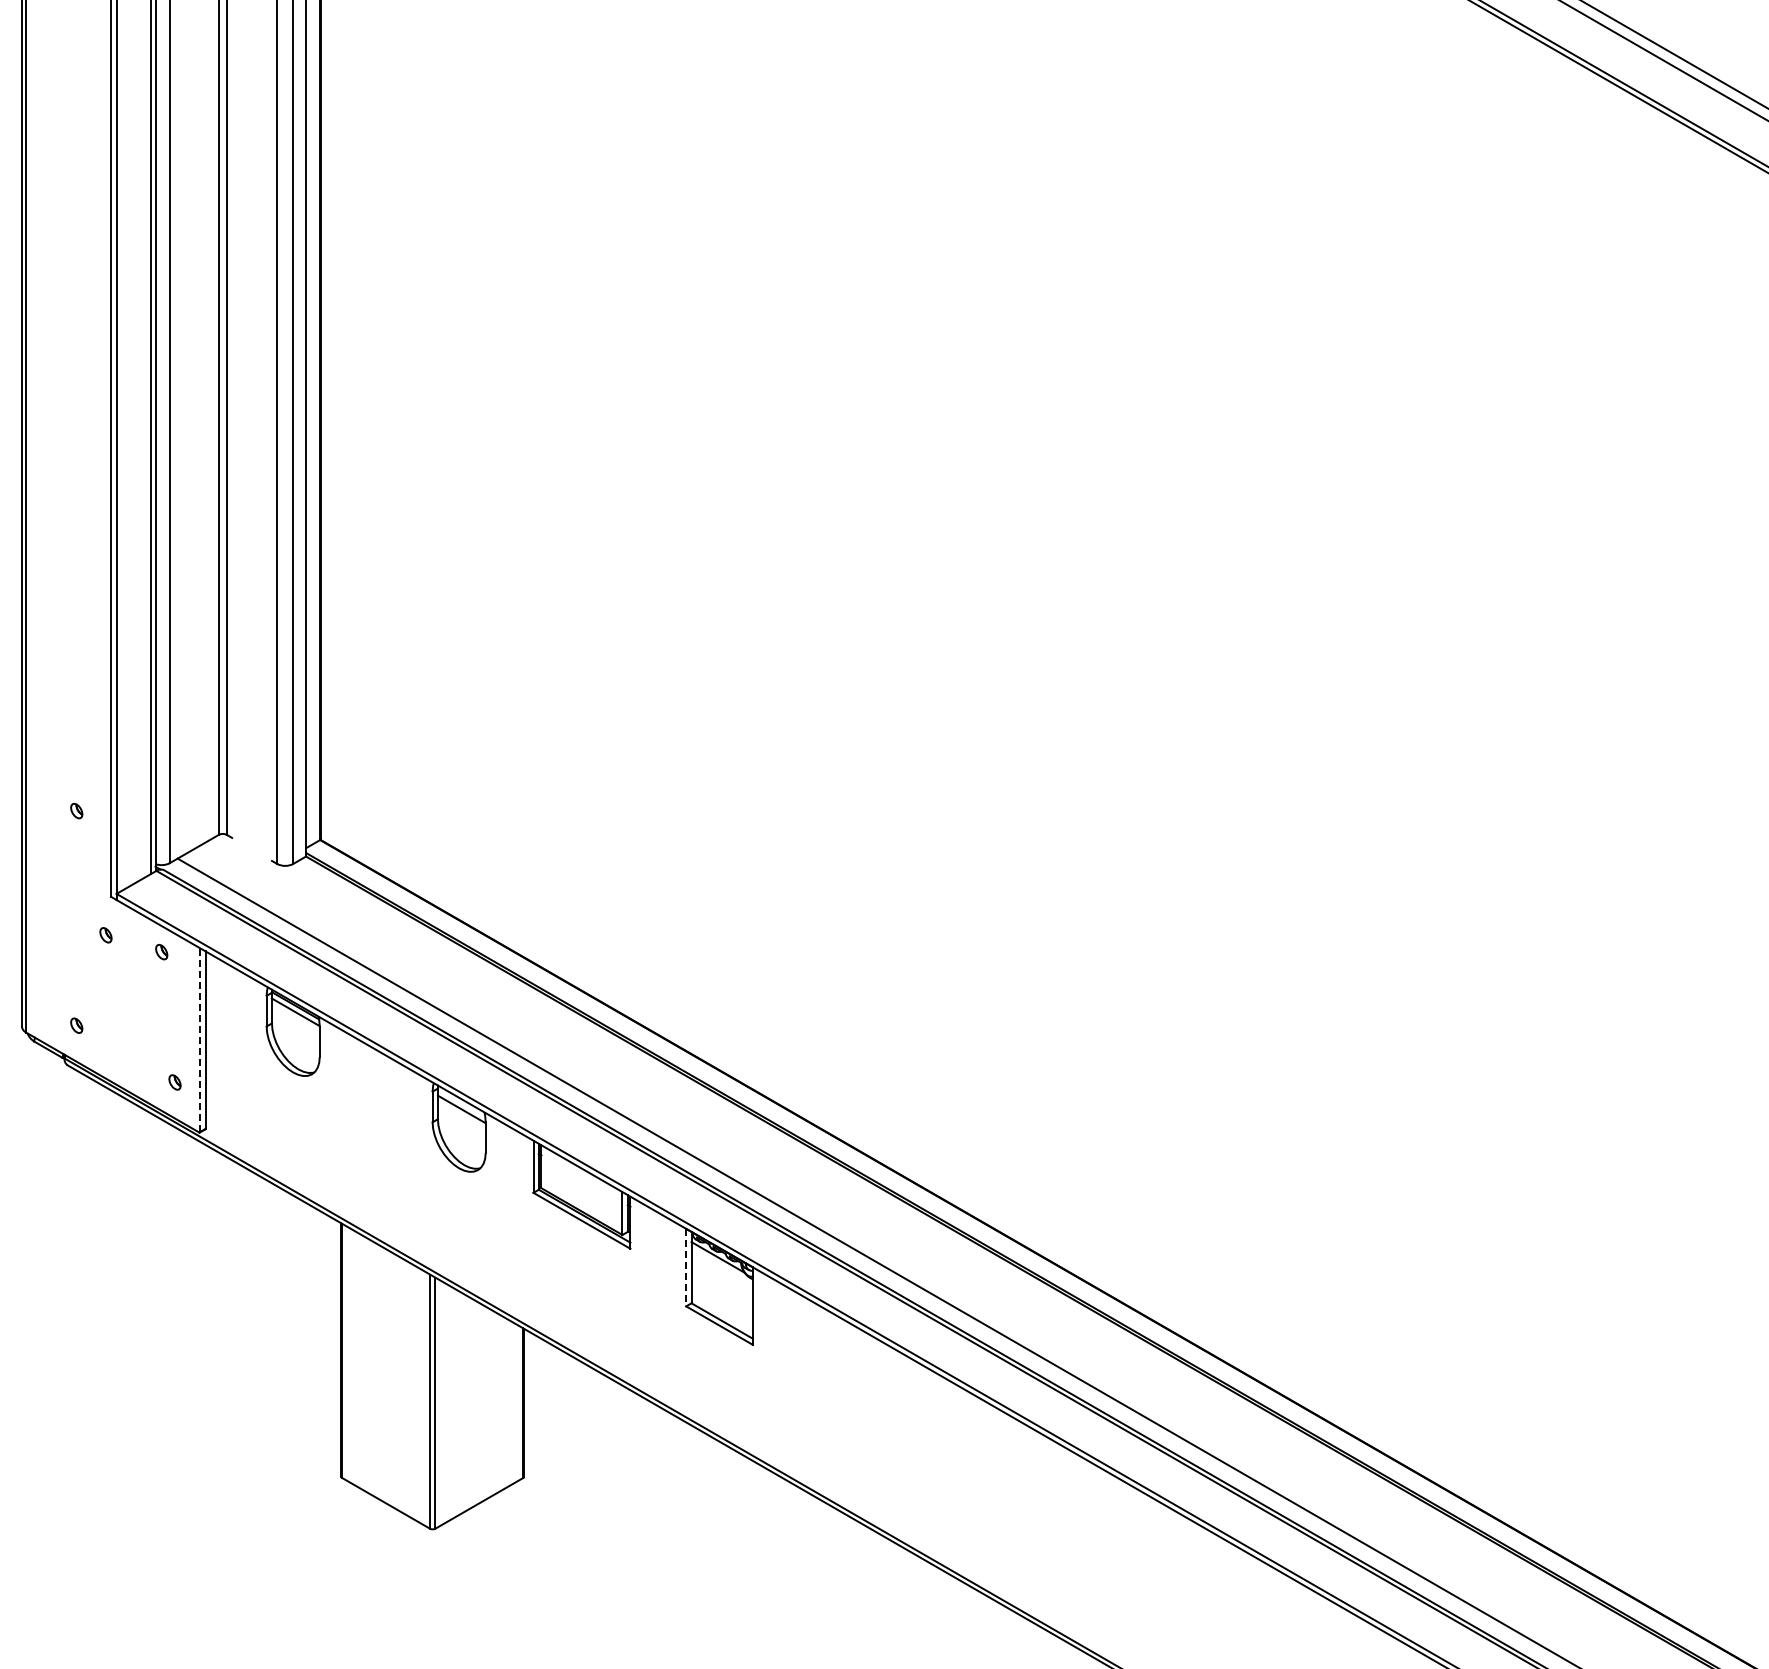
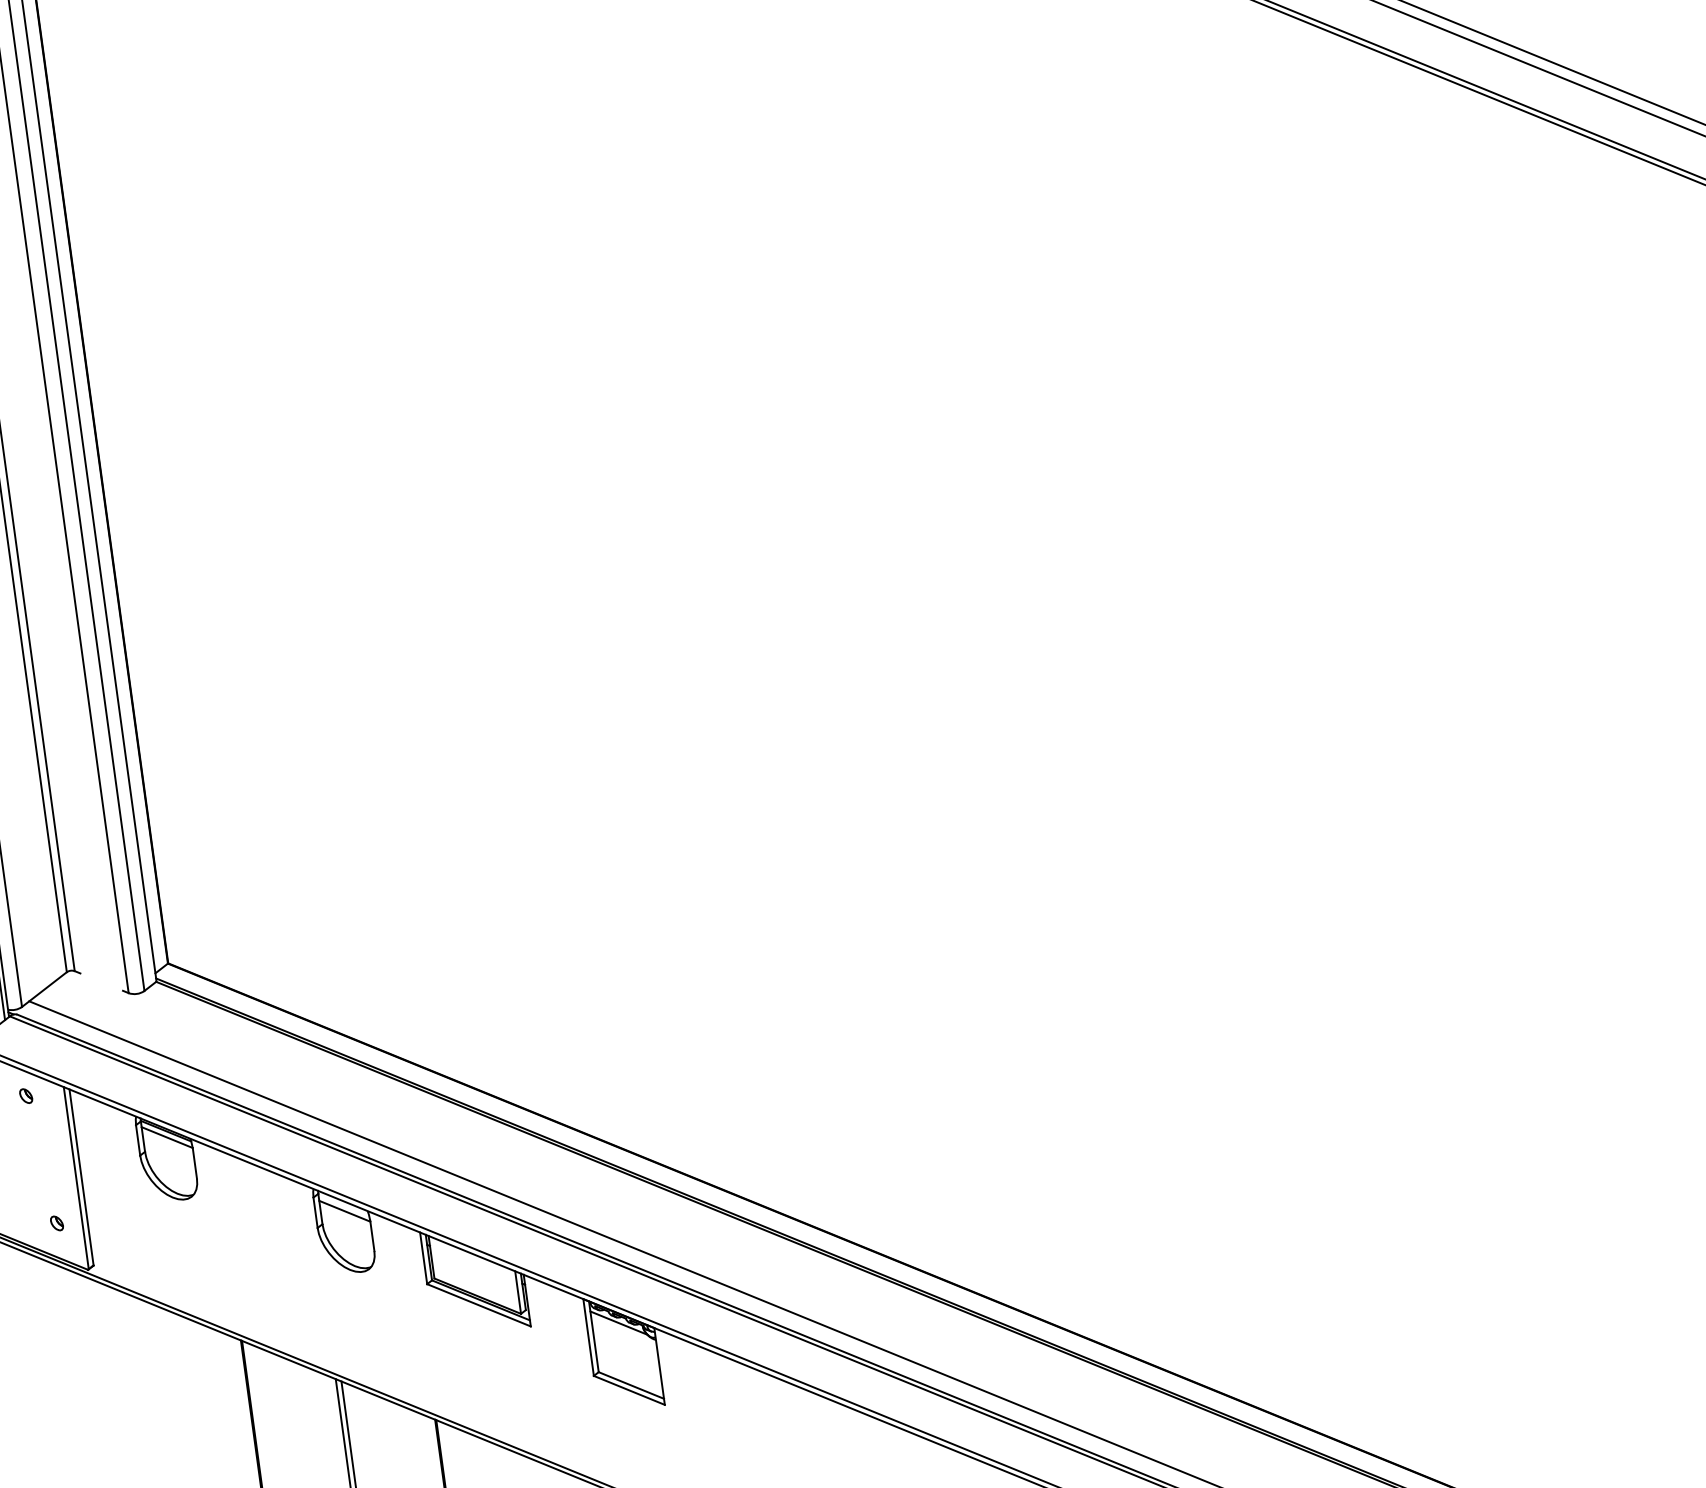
line: (200, 1040) -> (76, 1178), dashed -> solid
line: (686, 1267) -> (588, 1337), dashed -> solid

